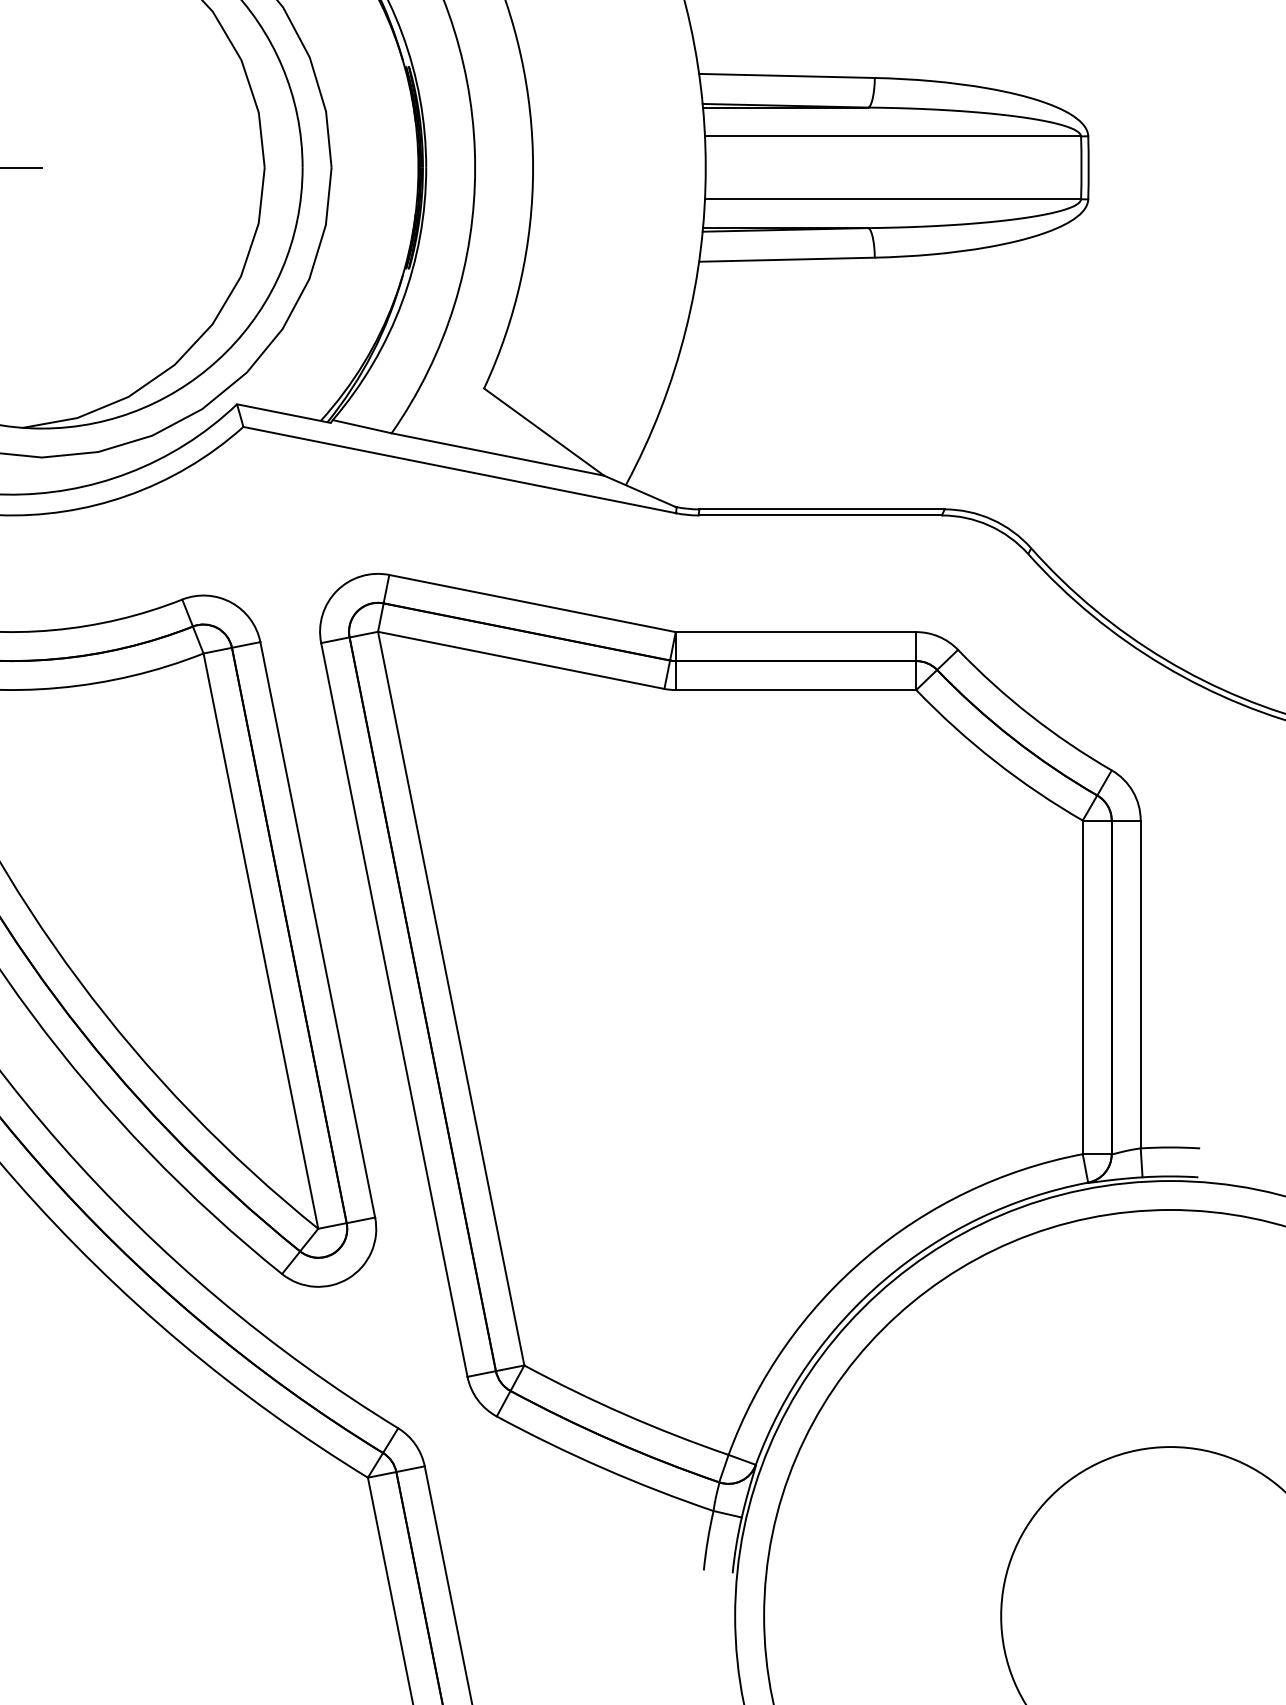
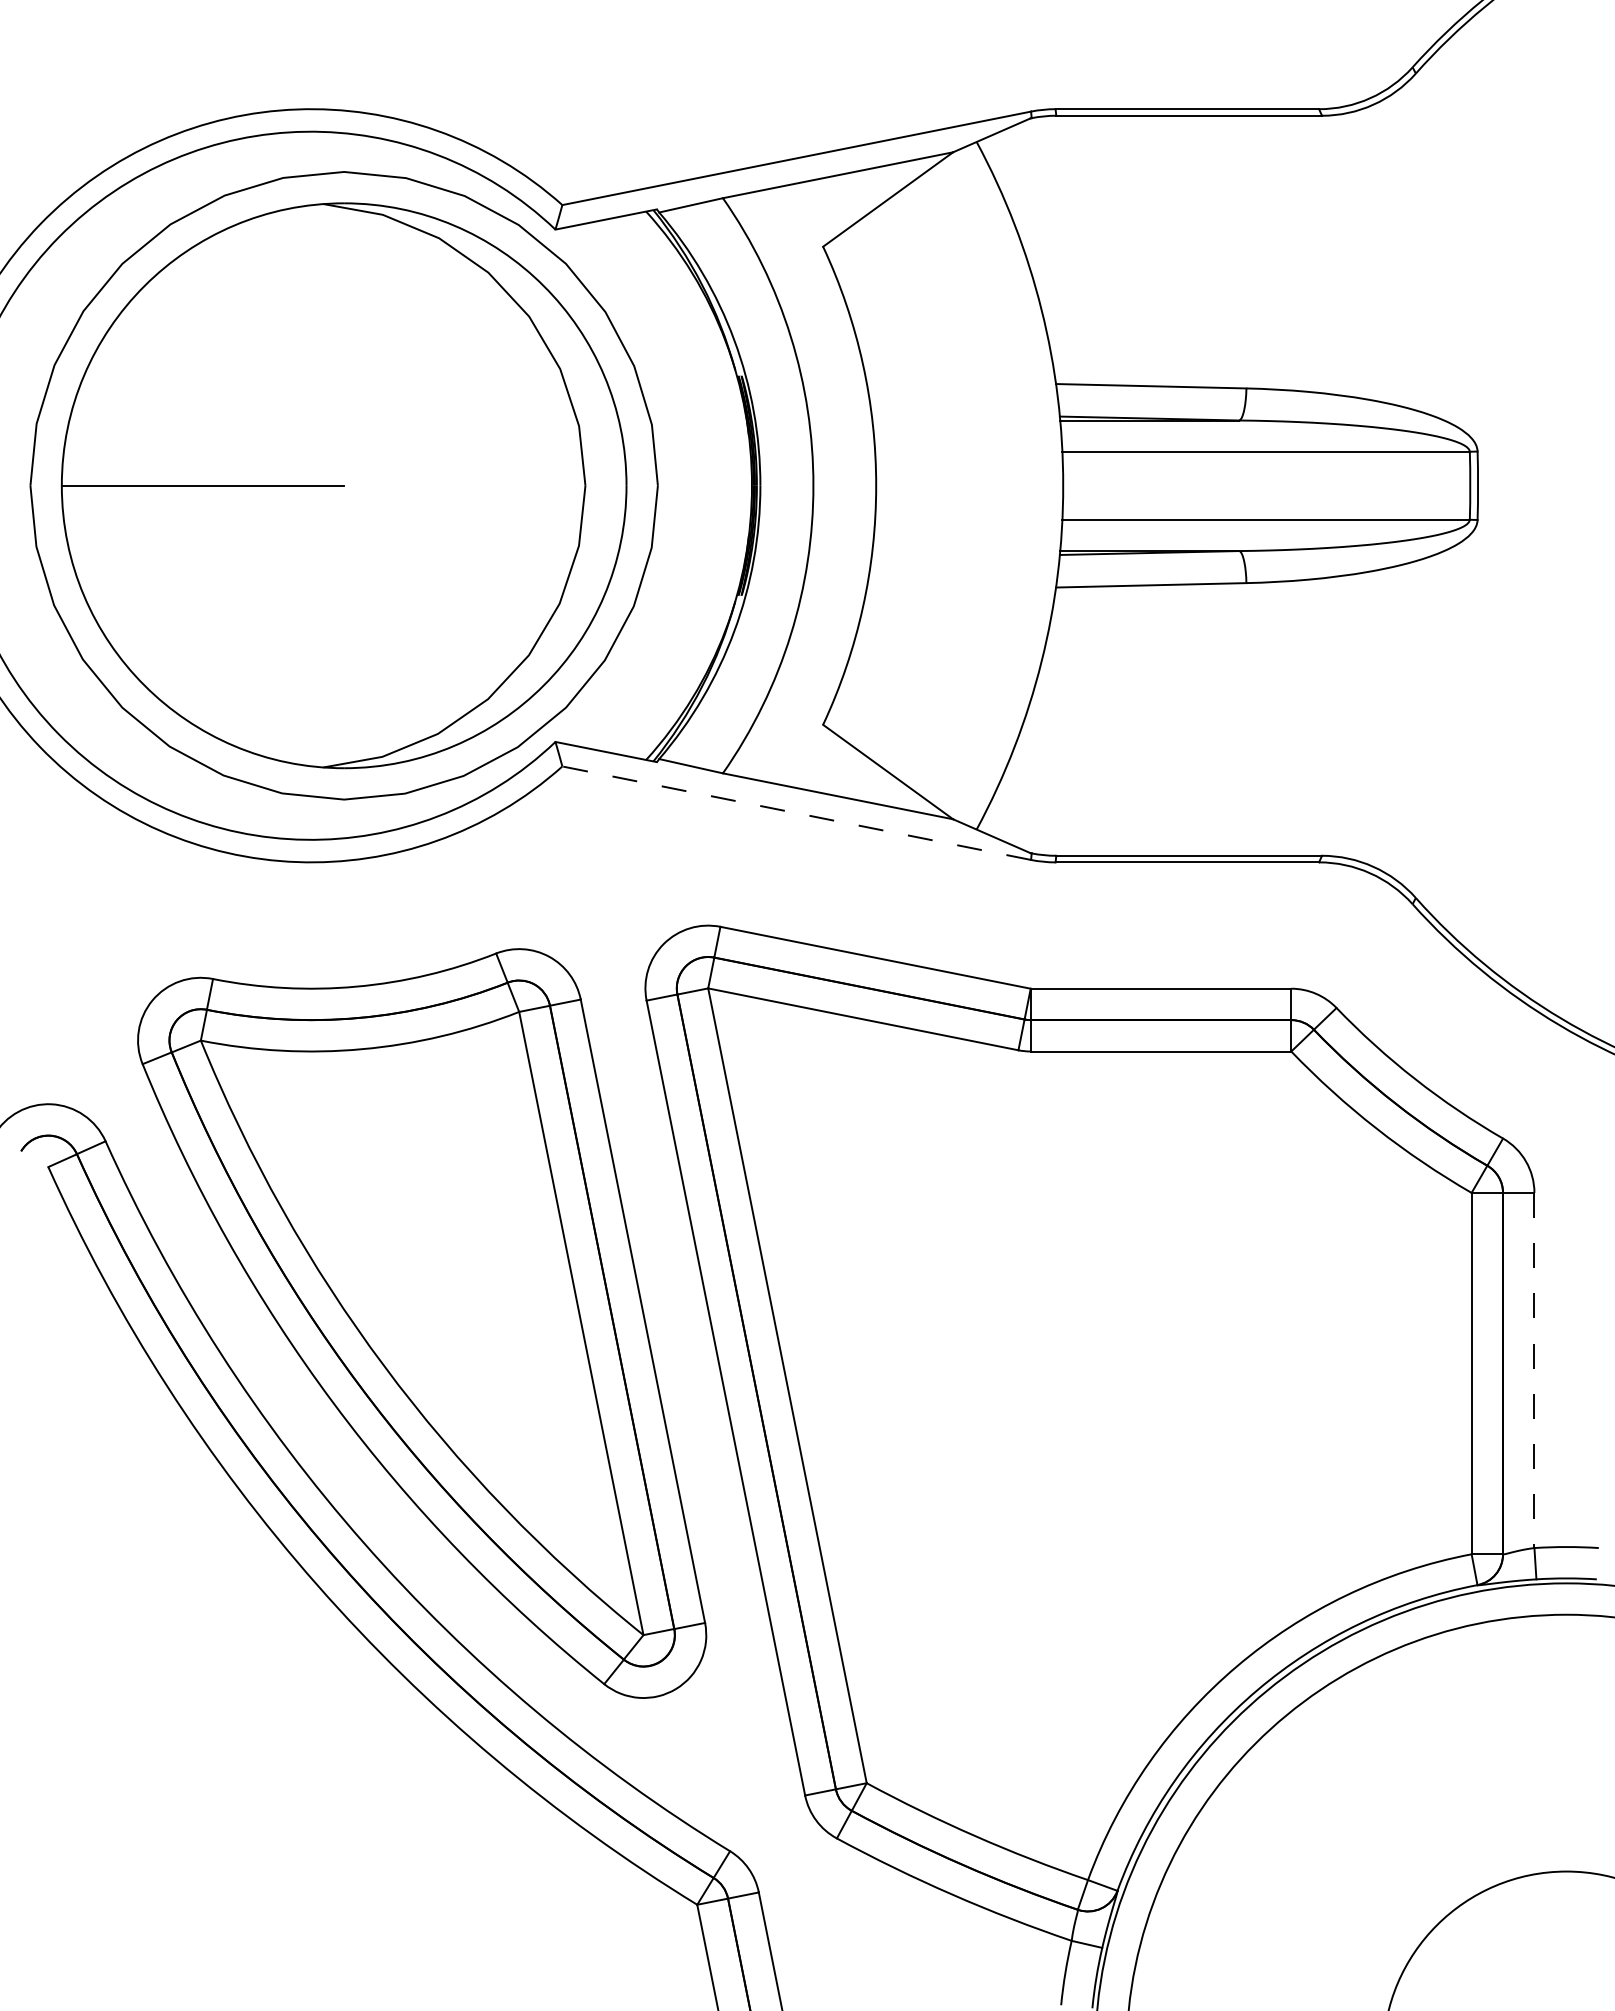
line: (459, 470) -> (796, 813), solid -> dashed
line: (1140, 984) -> (1534, 1370), solid -> dashed

